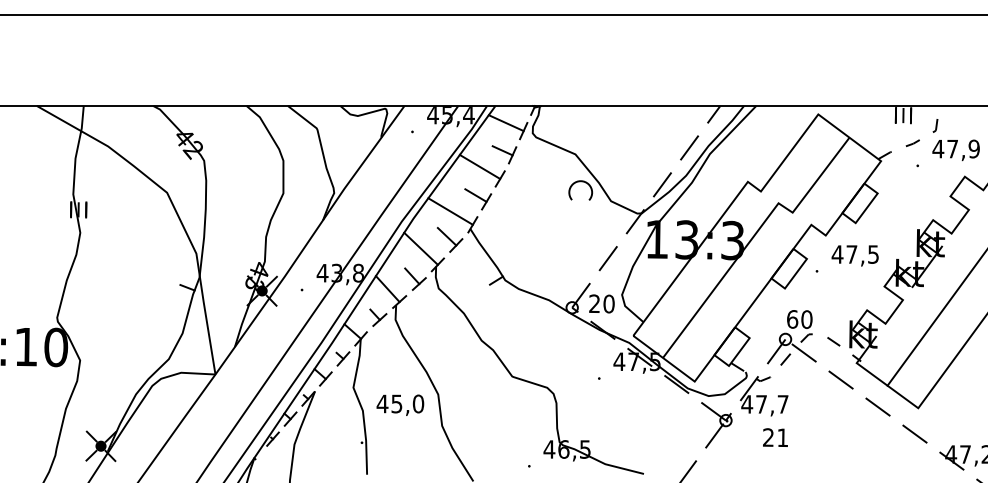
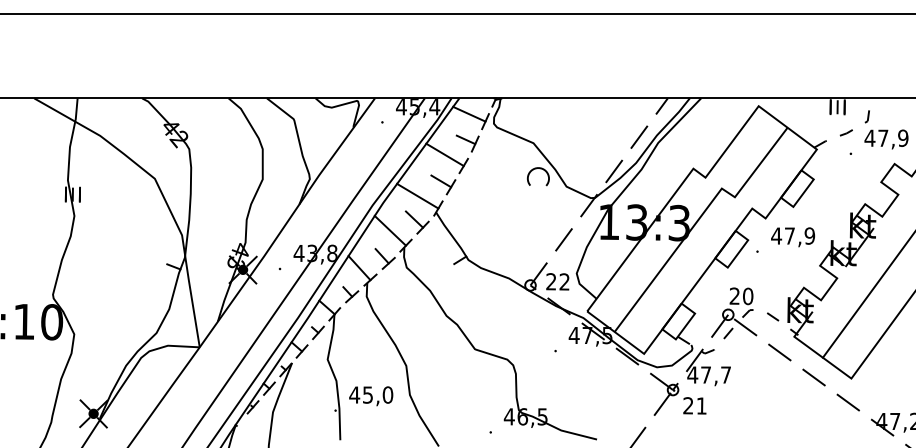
text: (873, 254) -> (809, 236), 47,5 -> 47,9
text: (608, 303) -> (564, 281), 20 -> 22
text: (792, 319) -> (734, 296), 60 -> 20
text: (400, 404) -> (371, 395), moved
text: (775, 437) -> (694, 405), moved

